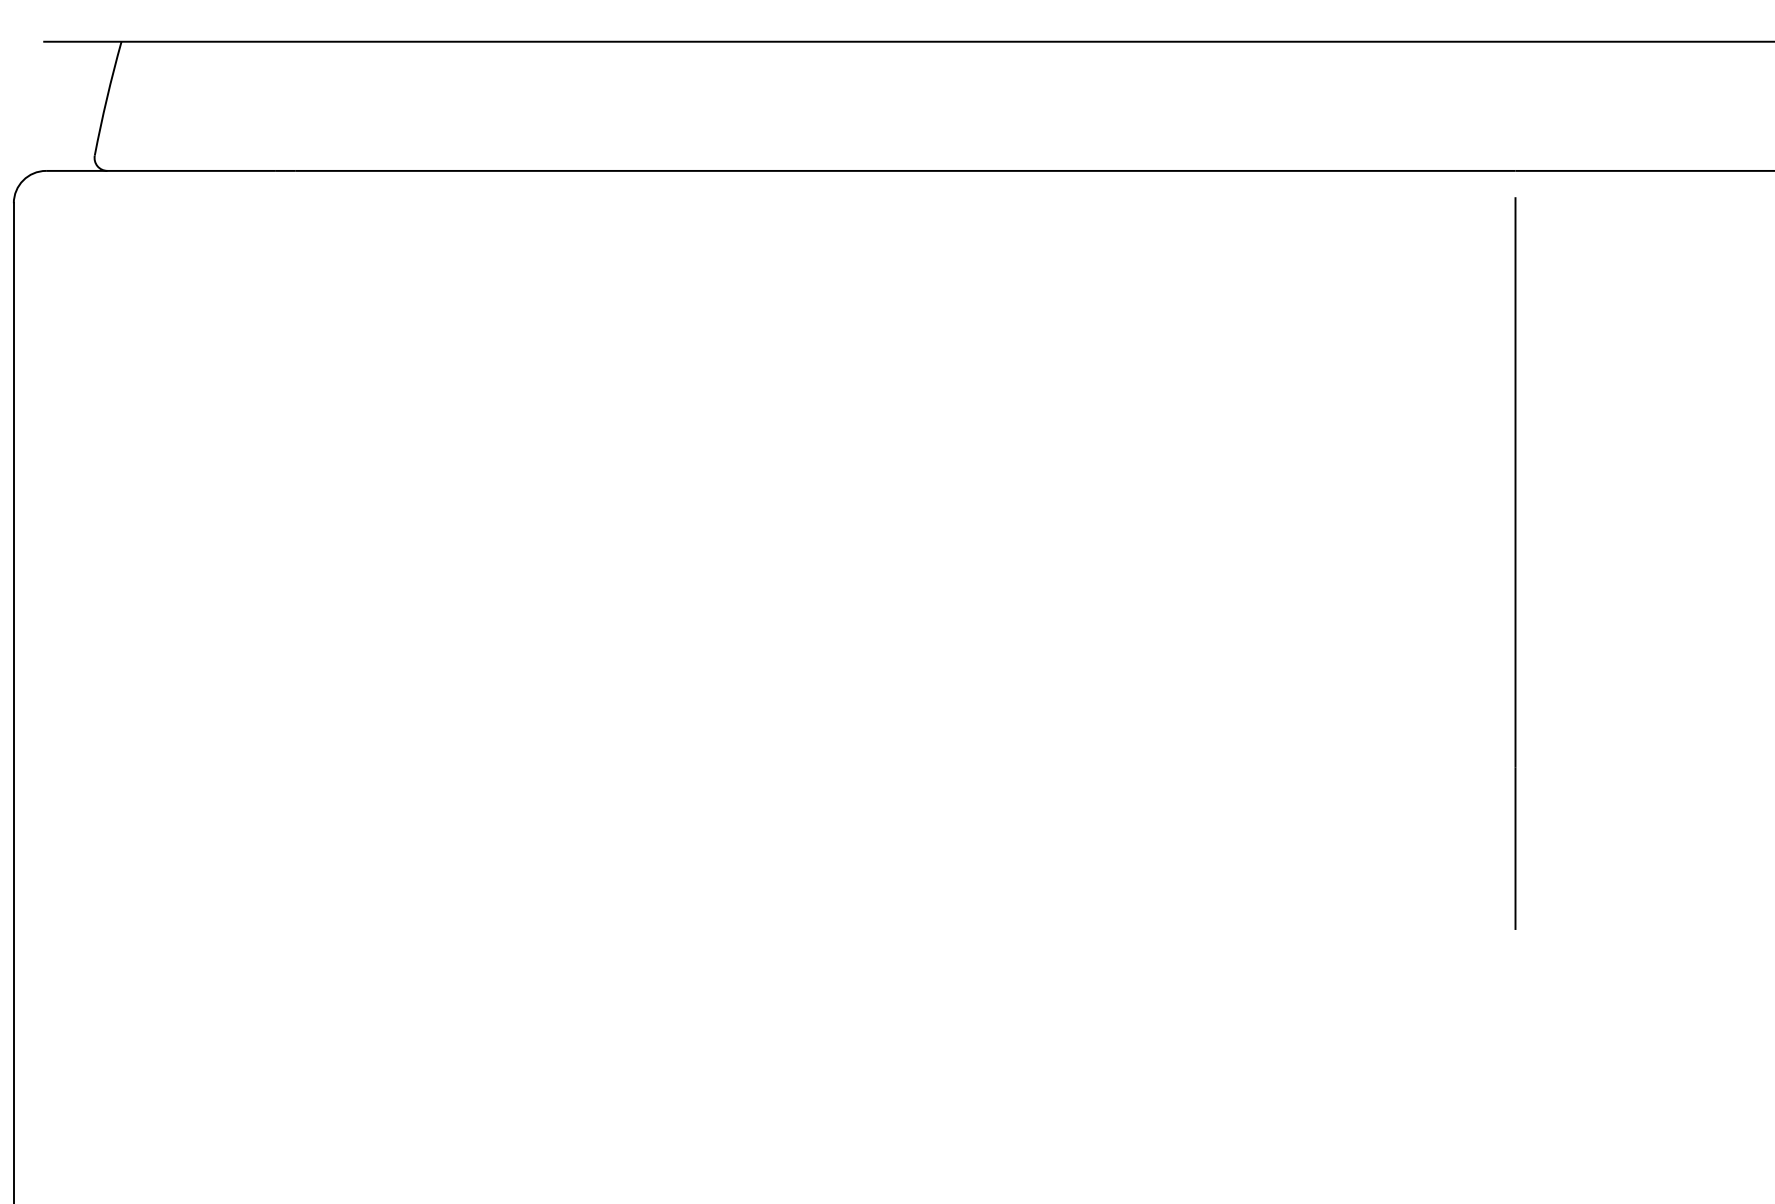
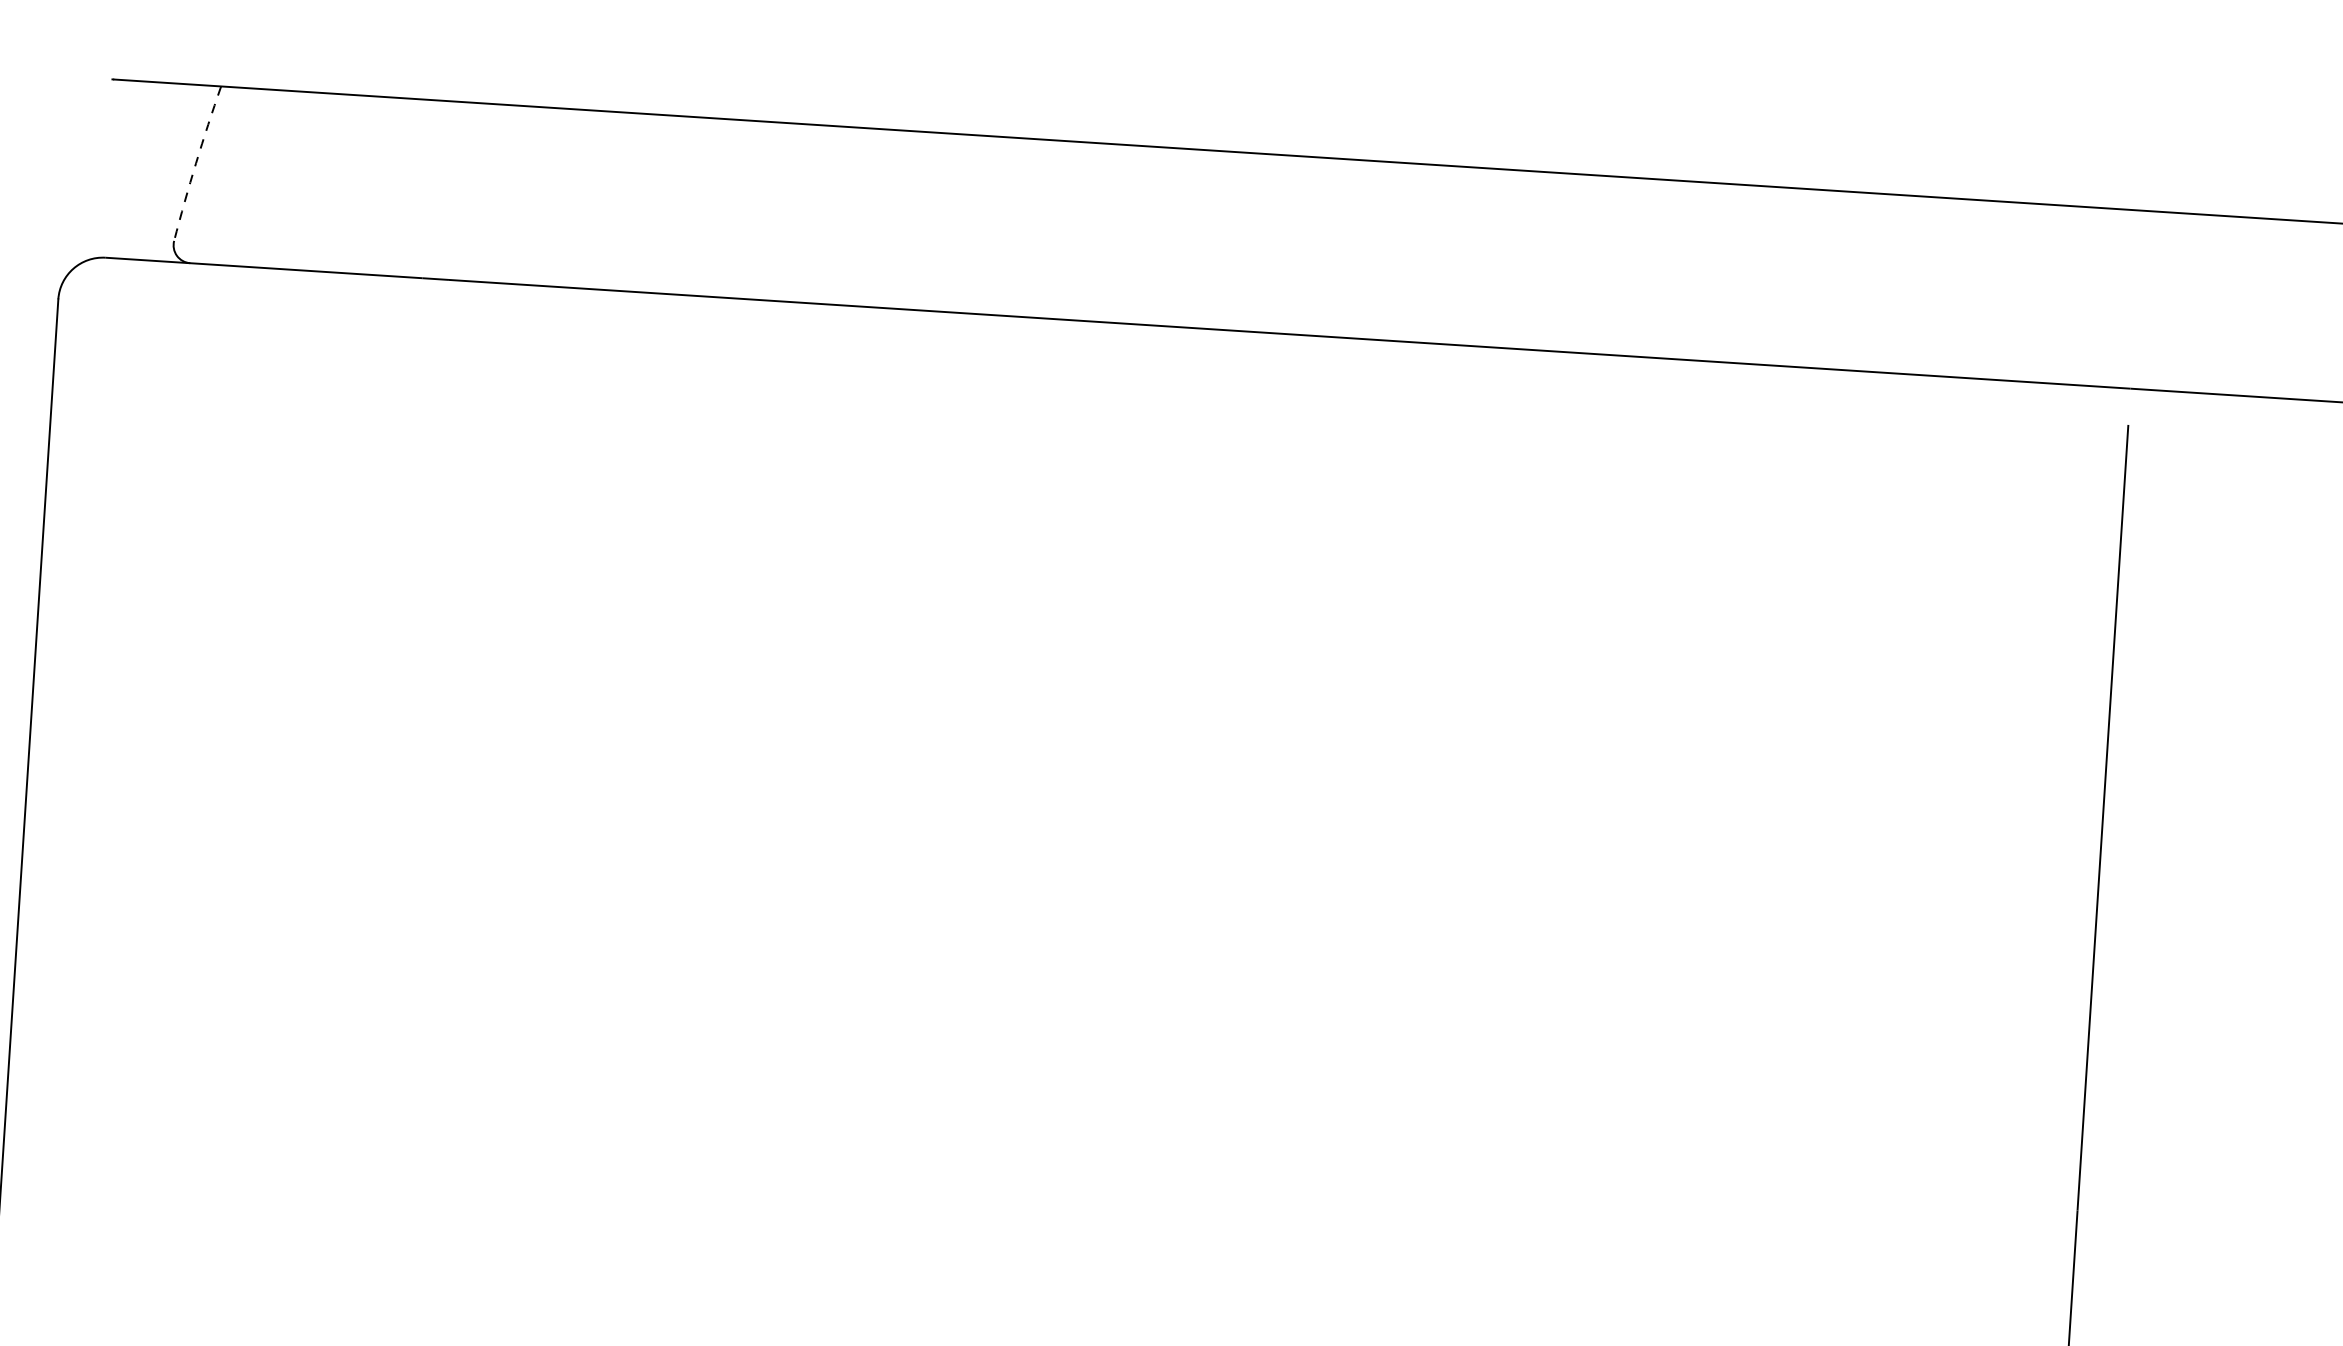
arc: (107, 98) -> (196, 163), solid -> dashed

